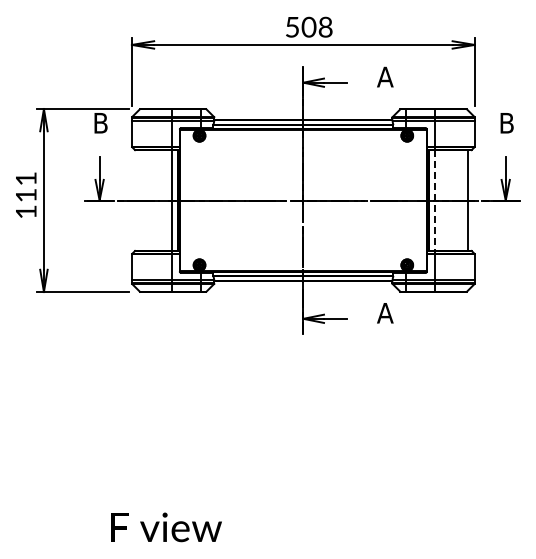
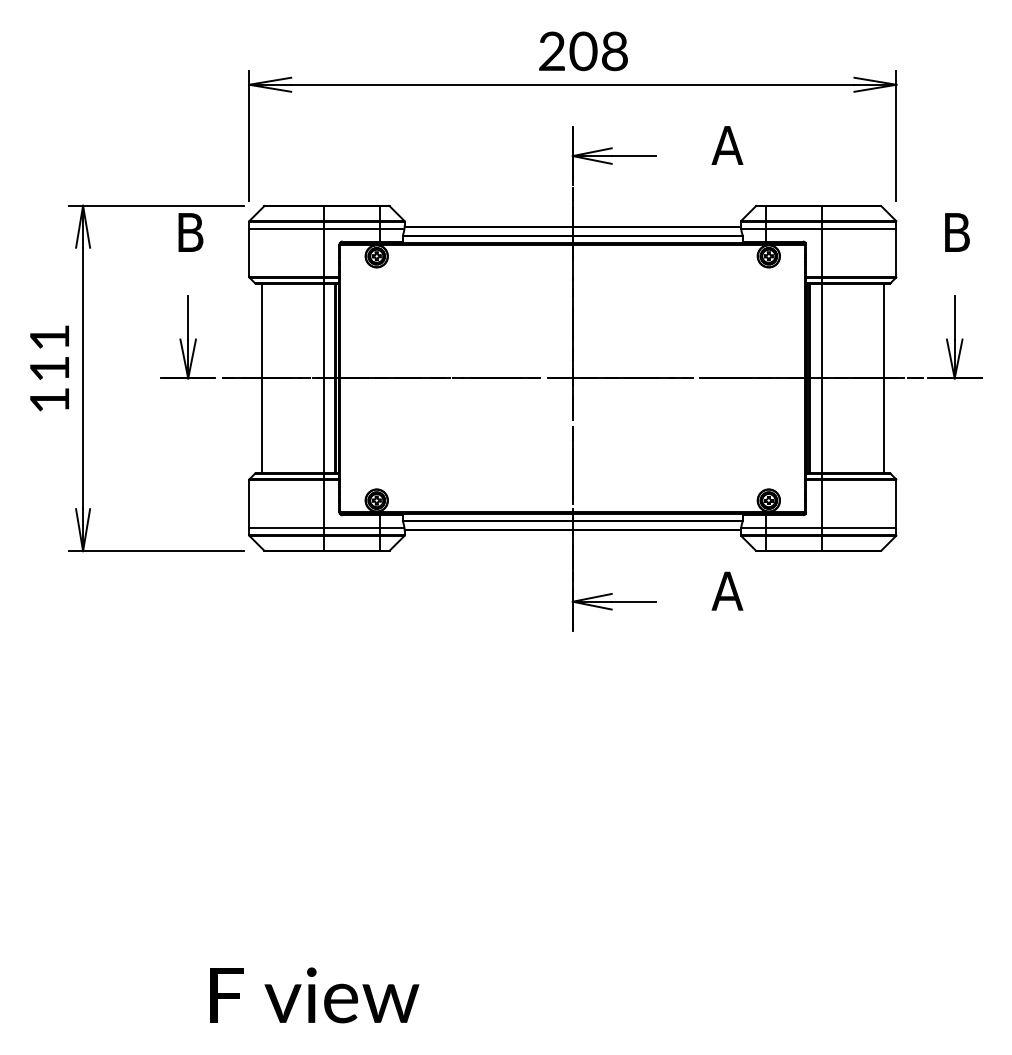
text: (292, 26) -> (552, 49), 508 -> 208
line: (138, 200) -> (261, 378), added
line: (435, 201) -> (822, 380), dashed -> solid

